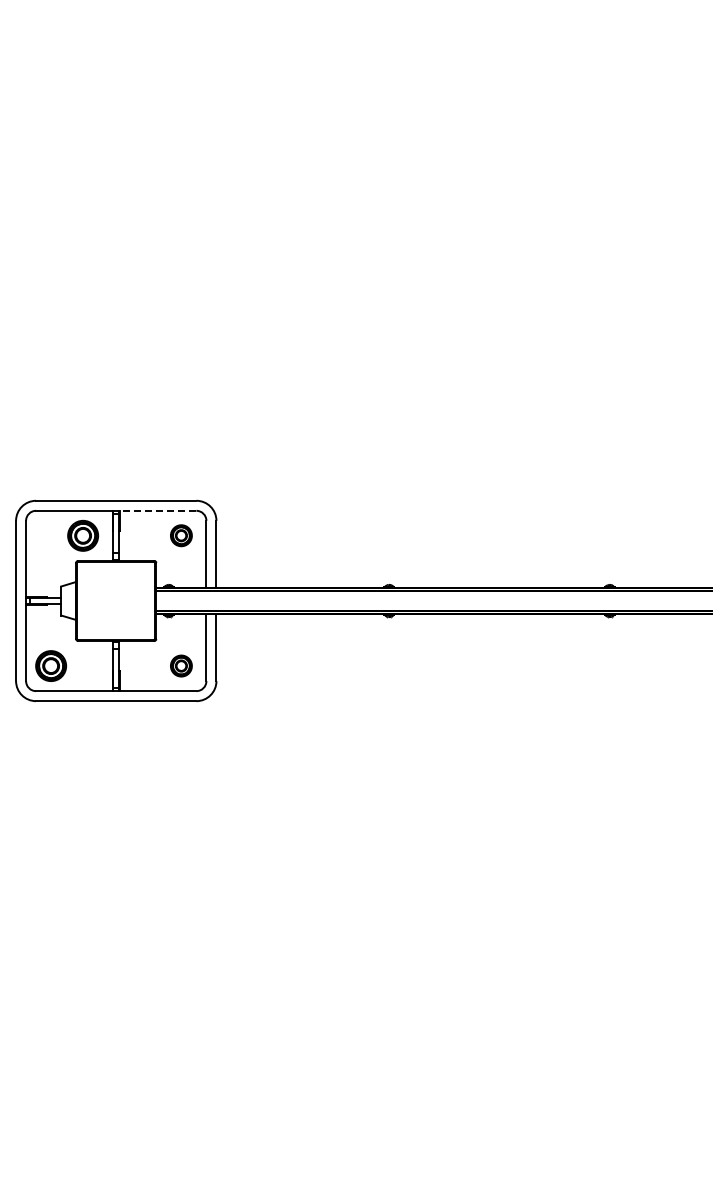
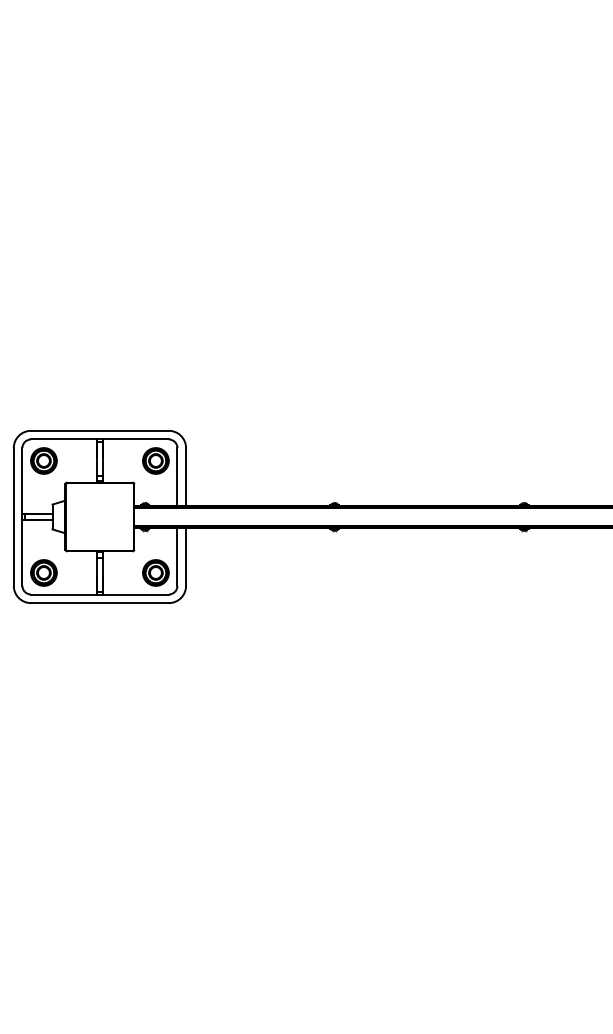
line: (157, 510) -> (135, 439), dashed -> solid
part: (82, 535) -> (43, 460), moved
part: (181, 535) -> (156, 460), size x1.43
part: (181, 665) -> (156, 572), size x1.43

